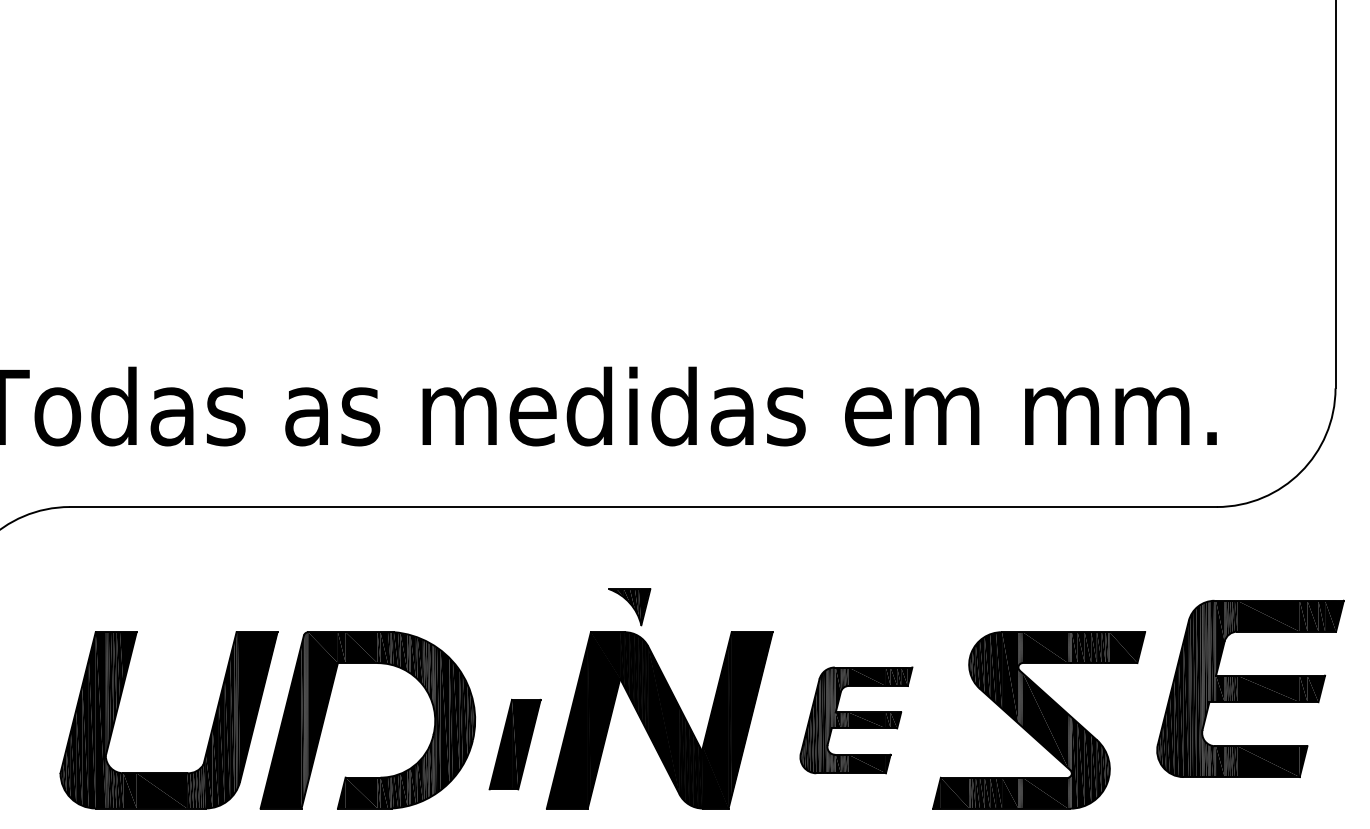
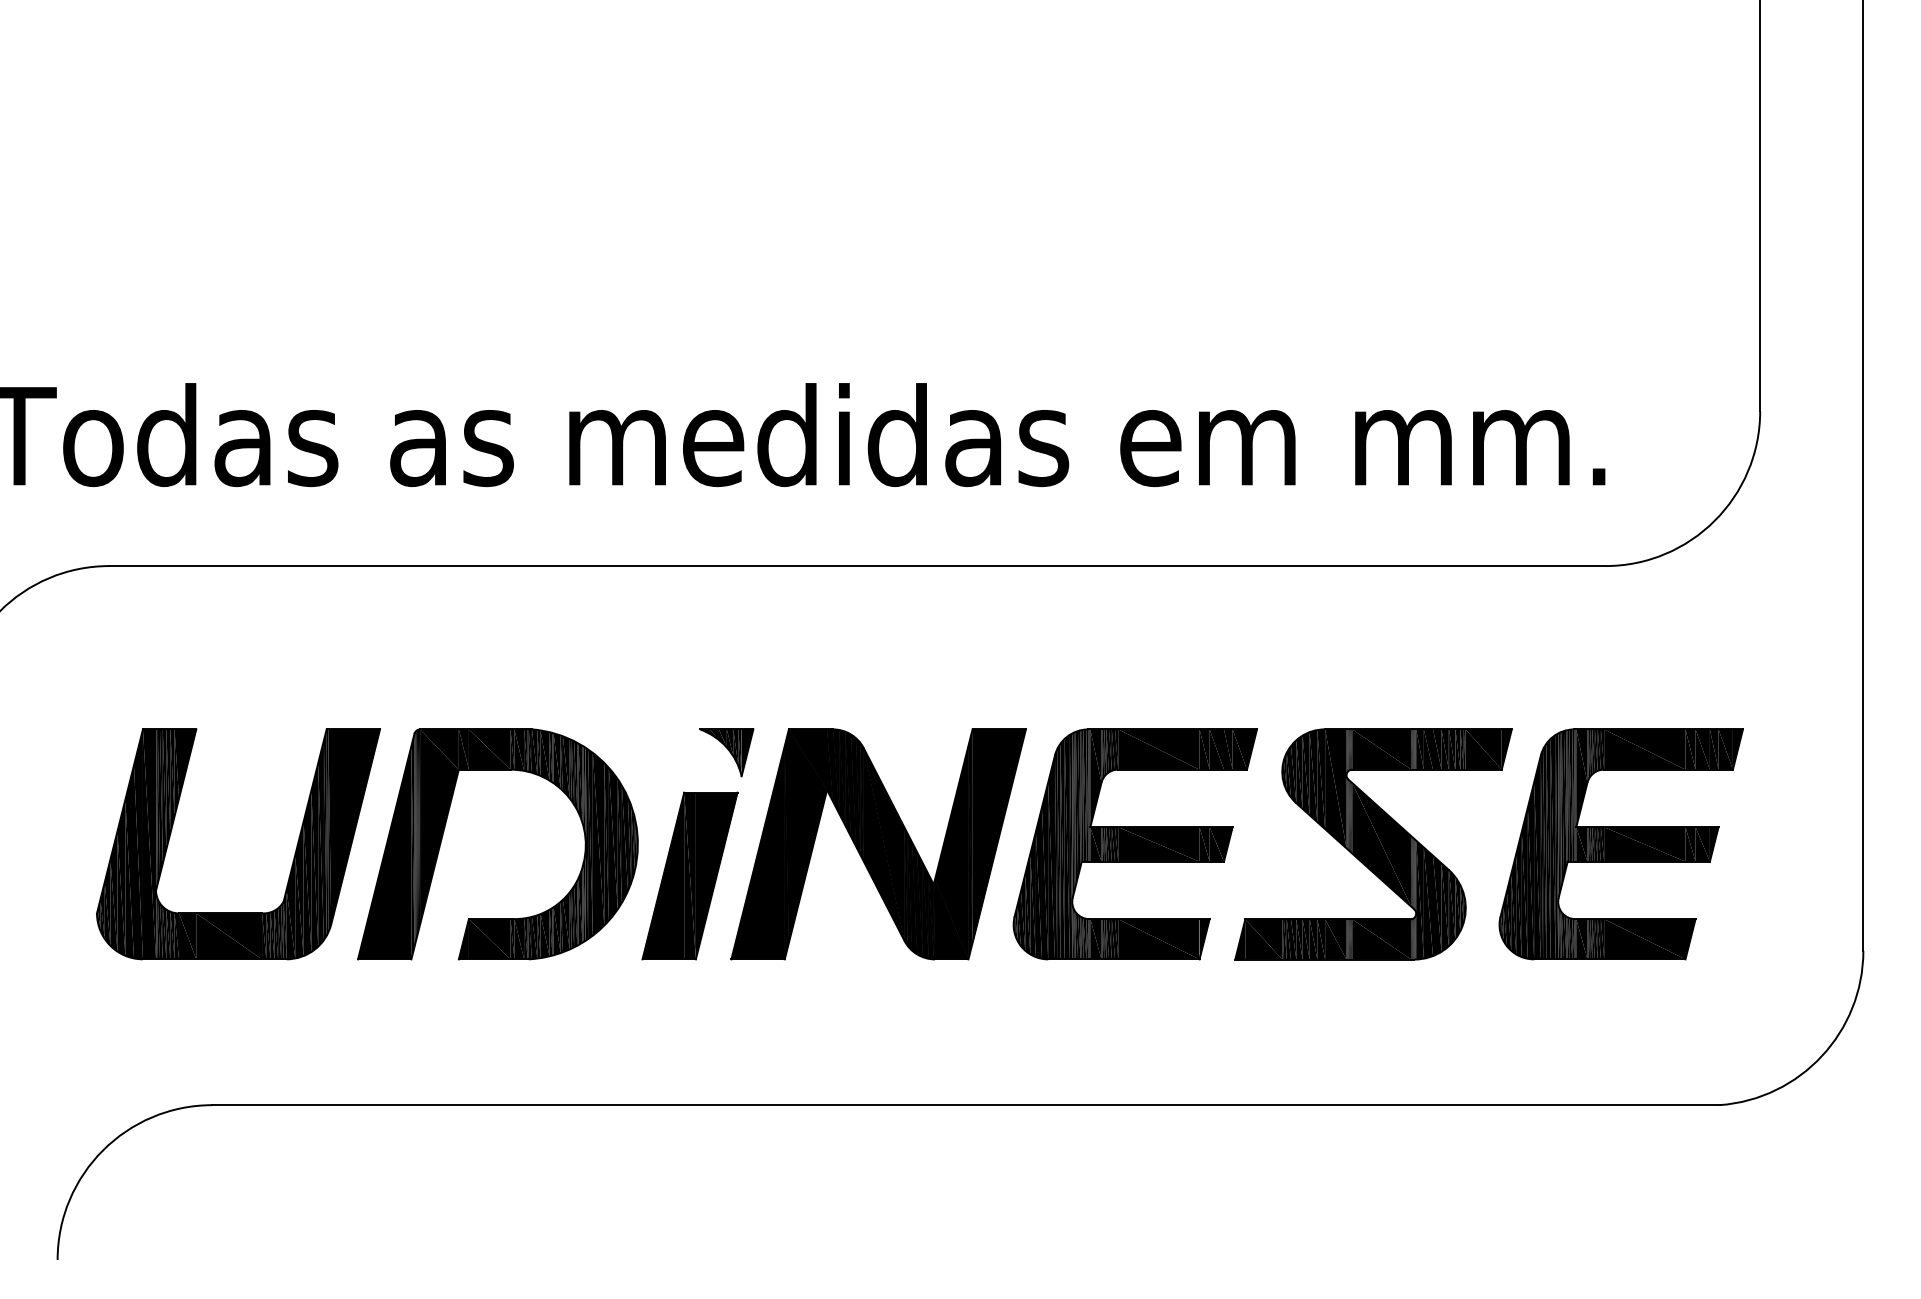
part: (629, 607) -> (726, 752), moved
part: (1249, 689) -> (1620, 844), moved
part: (855, 720) -> (1134, 844), size x1.67
part: (514, 744) -> (689, 875), size x1.43

